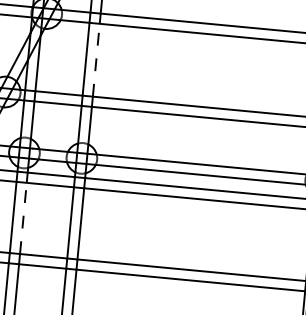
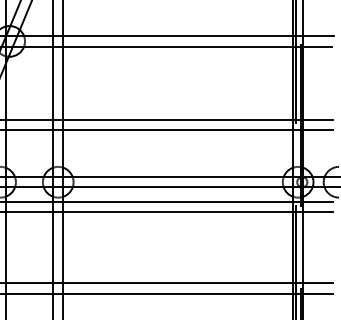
line: (96, 60) -> (63, 83), dashed -> solid
line: (23, 218) -> (5, 247), dashed -> solid

